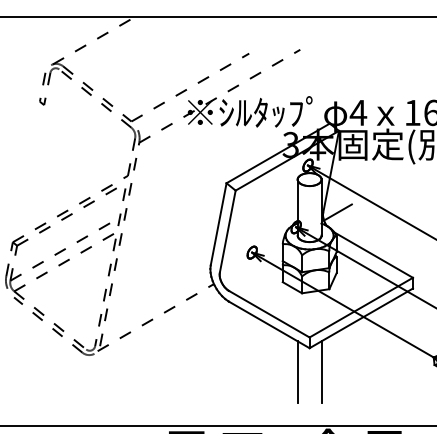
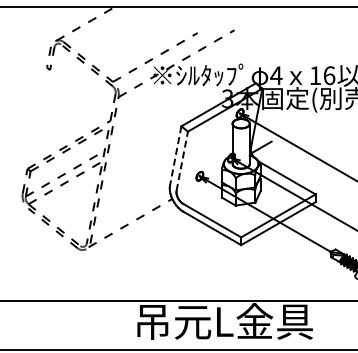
line: (218, 225) -> (175, 156), solid -> dashed
line: (228, 230) -> (182, 160), solid -> dashed
line: (297, 372) -> (232, 262), removed
line: (321, 372) -> (249, 262), removed

